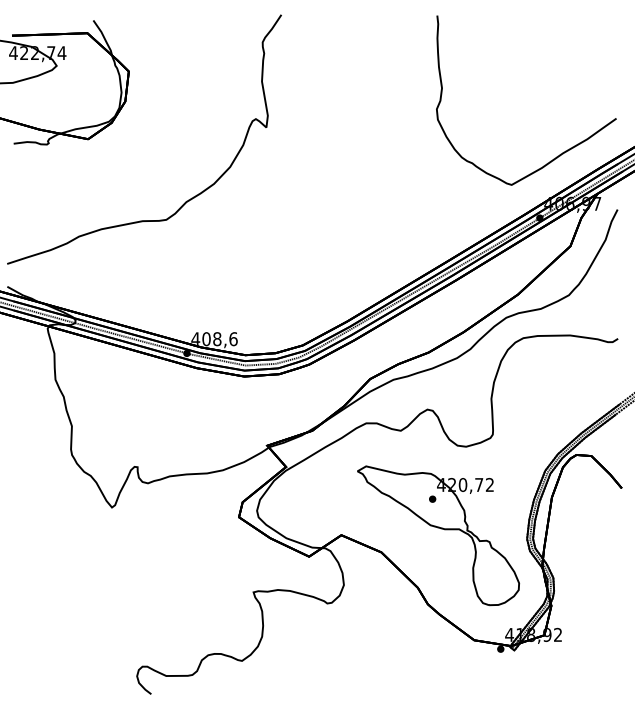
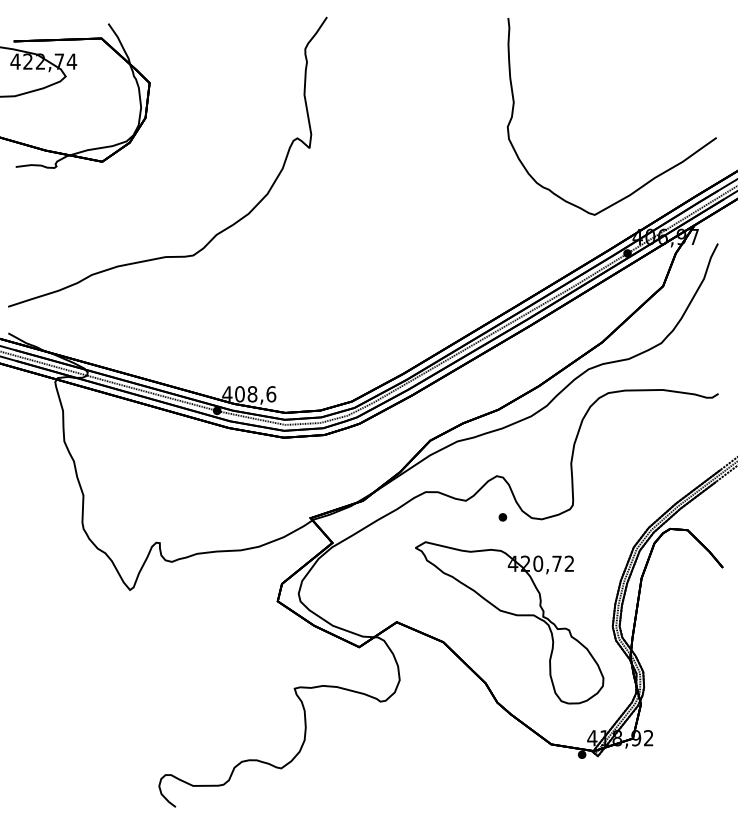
part: (432, 499) -> (502, 517), moved

